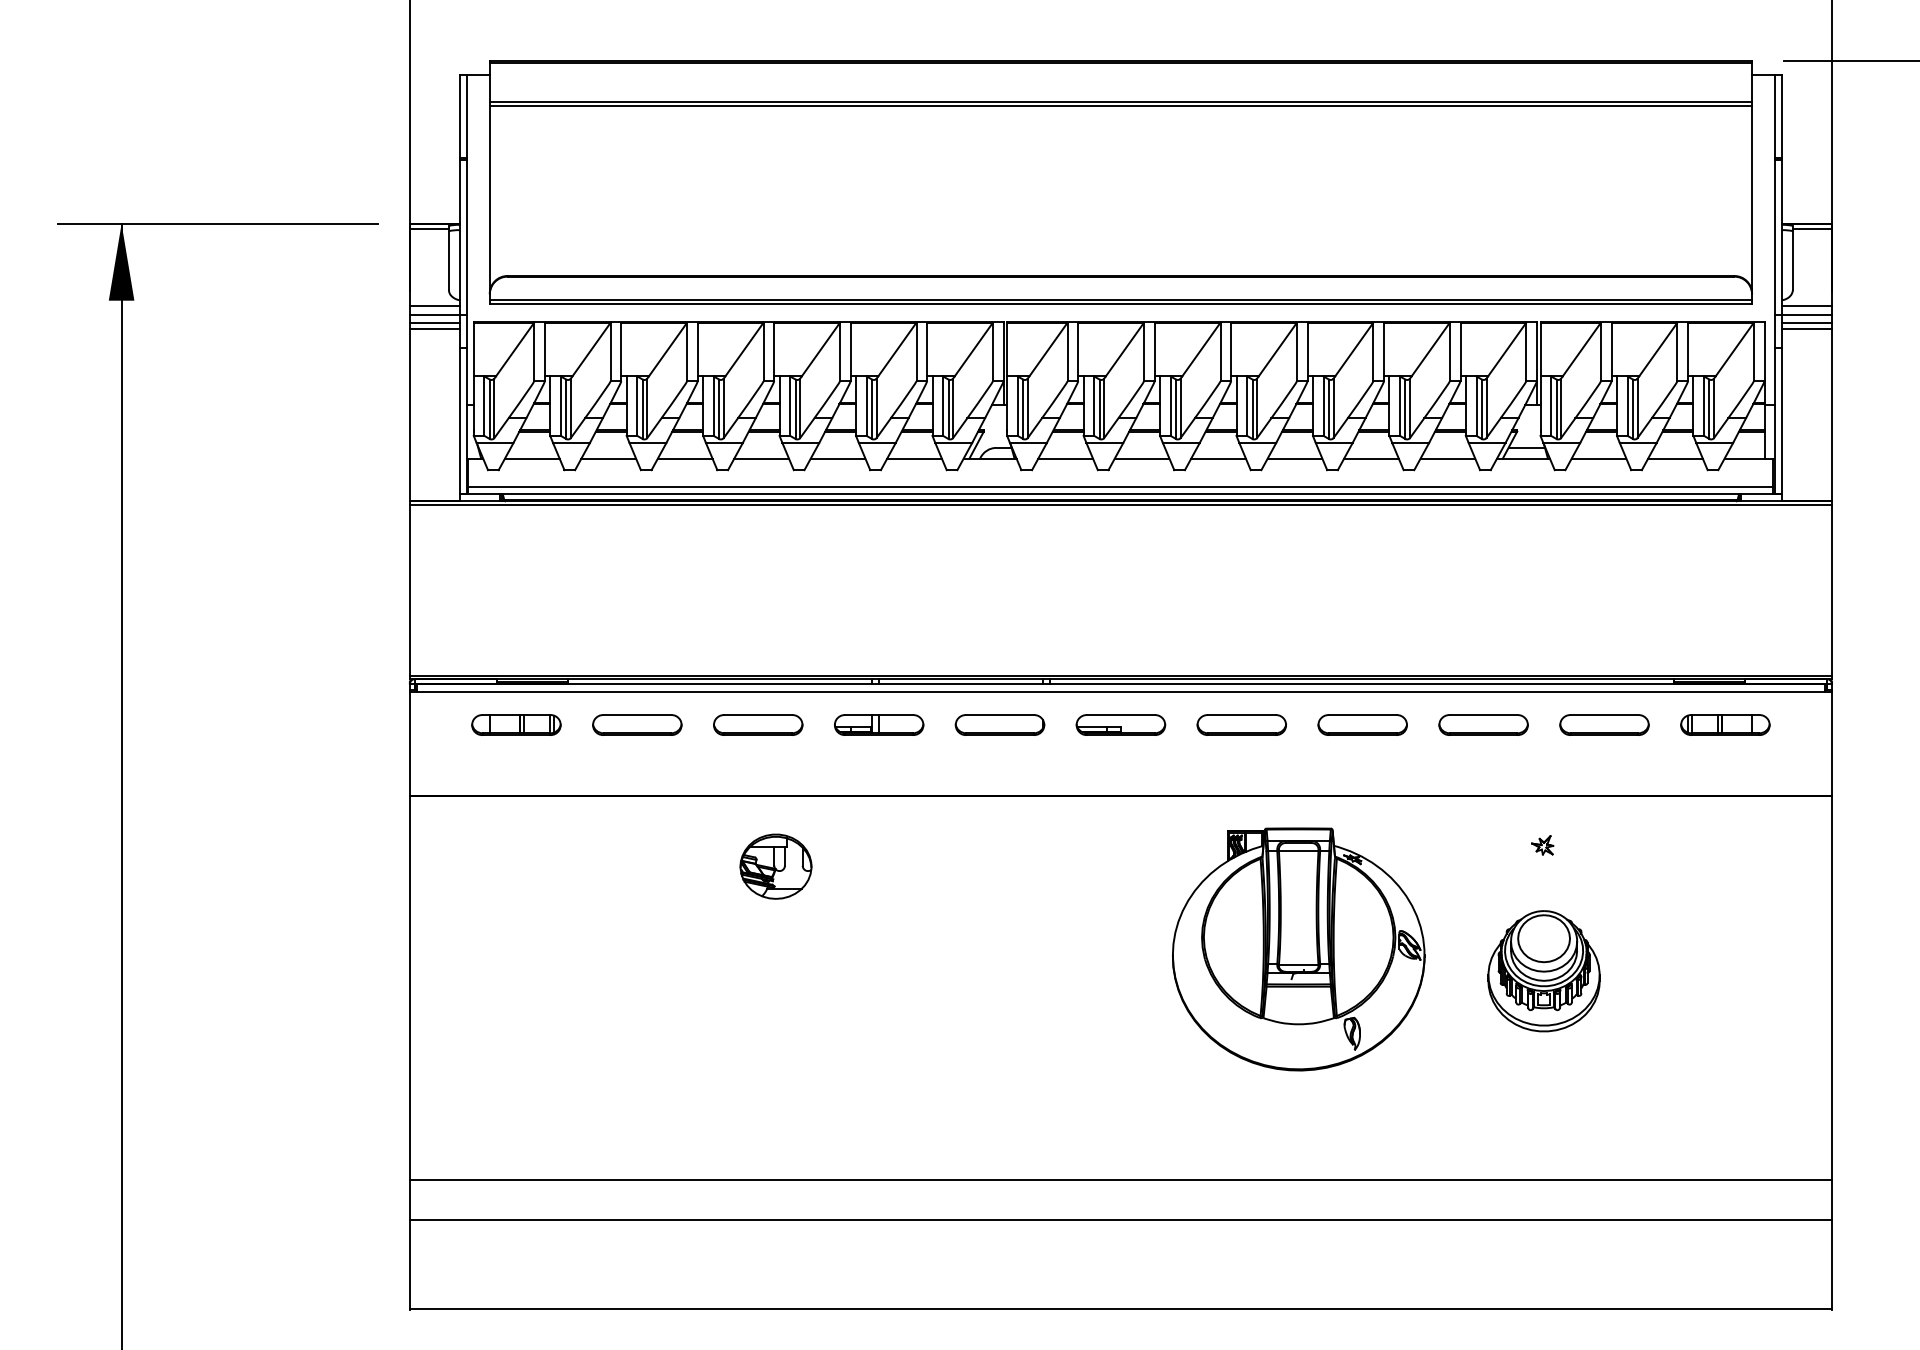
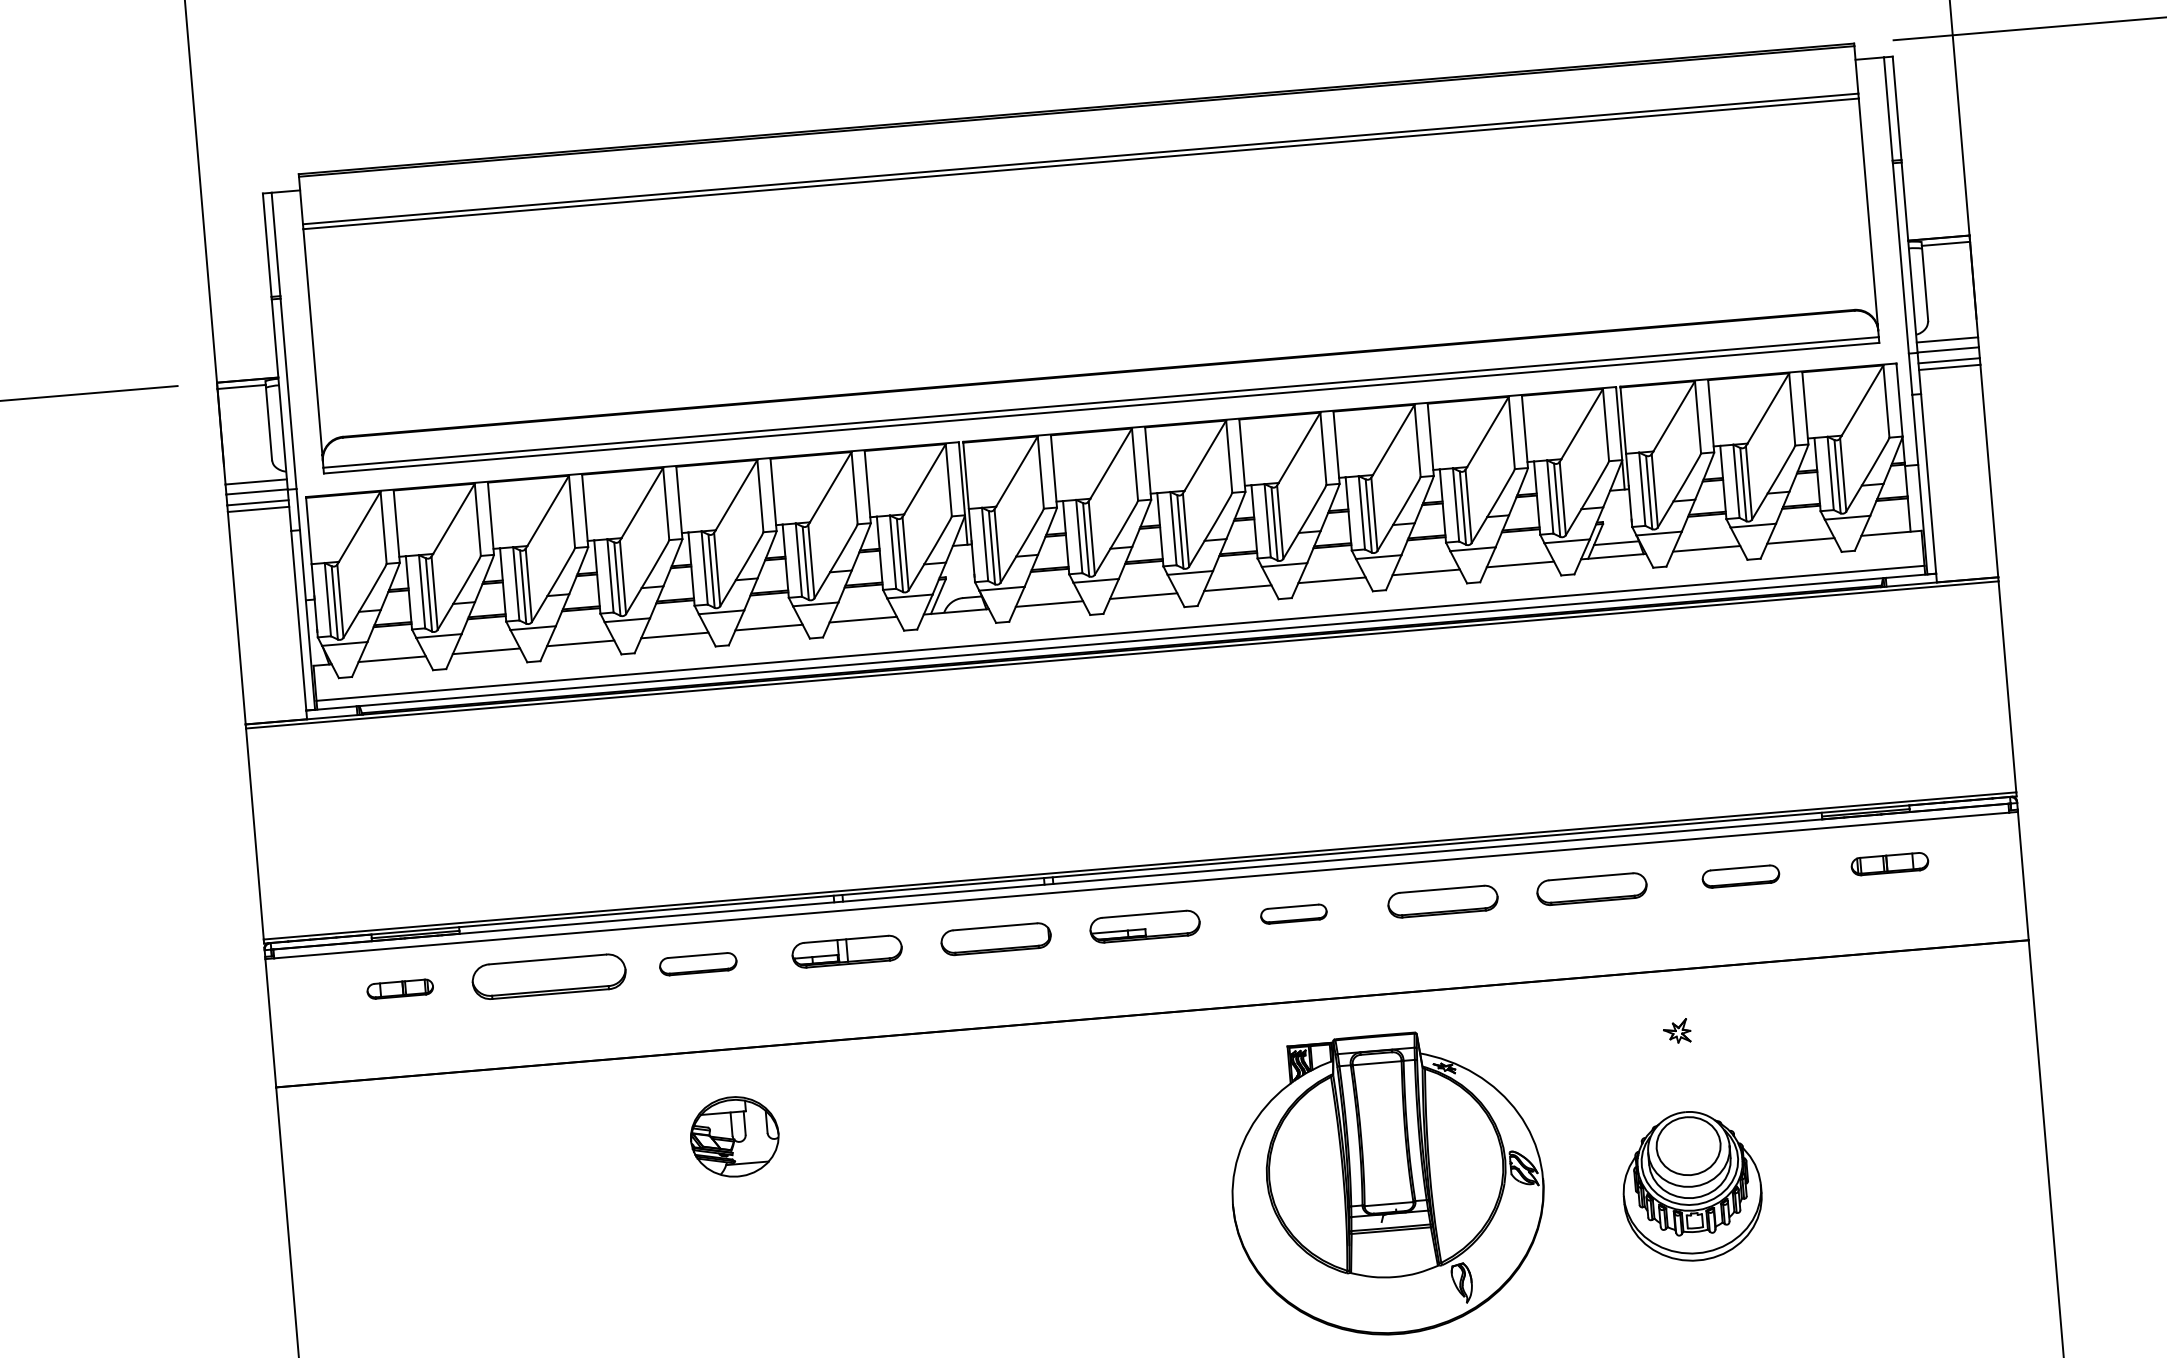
part: (516, 724) -> (400, 988), size x0.6
part: (637, 724) -> (549, 976), size x1.4
part: (758, 724) -> (698, 963), size x0.7
part: (1241, 724) -> (1293, 913), size x0.6
part: (1604, 724) -> (1740, 875), size x0.7
part: (1725, 724) -> (1889, 863), size x0.7

